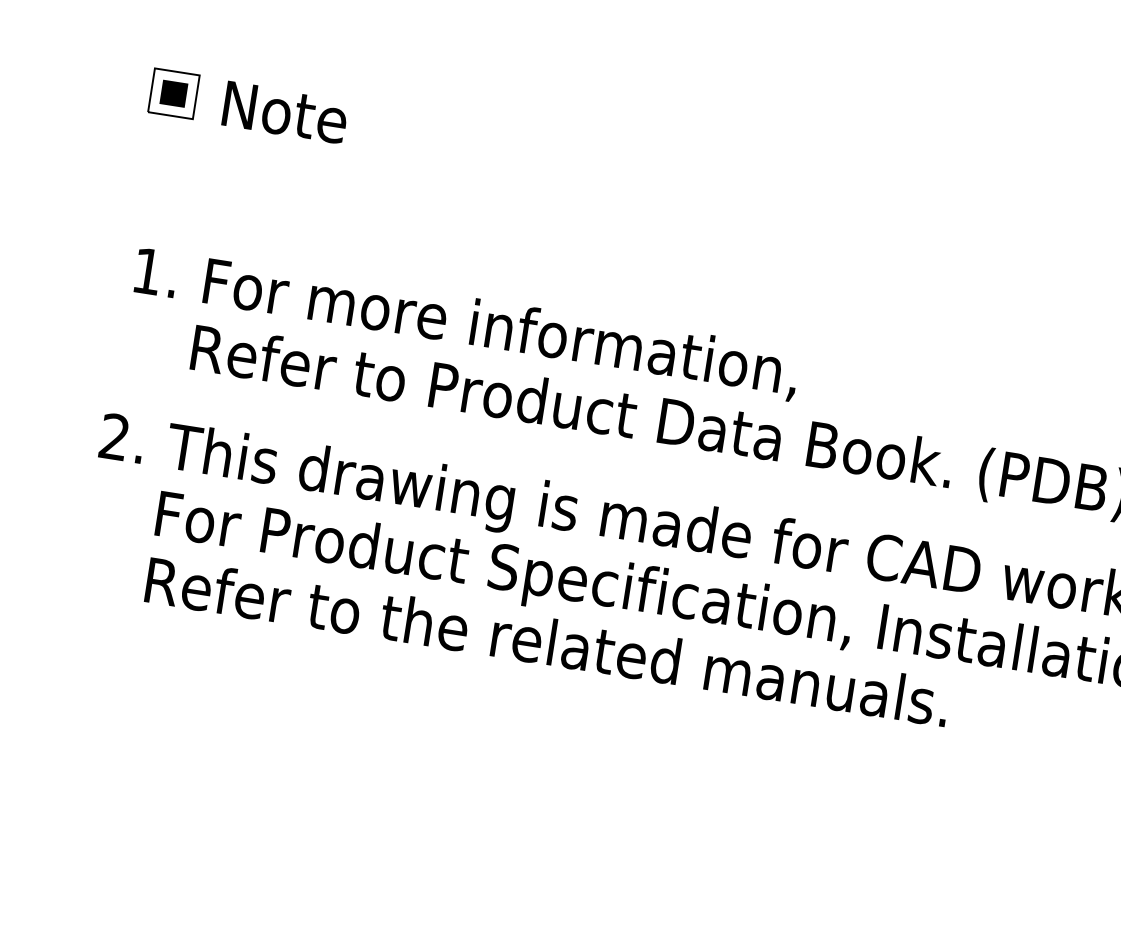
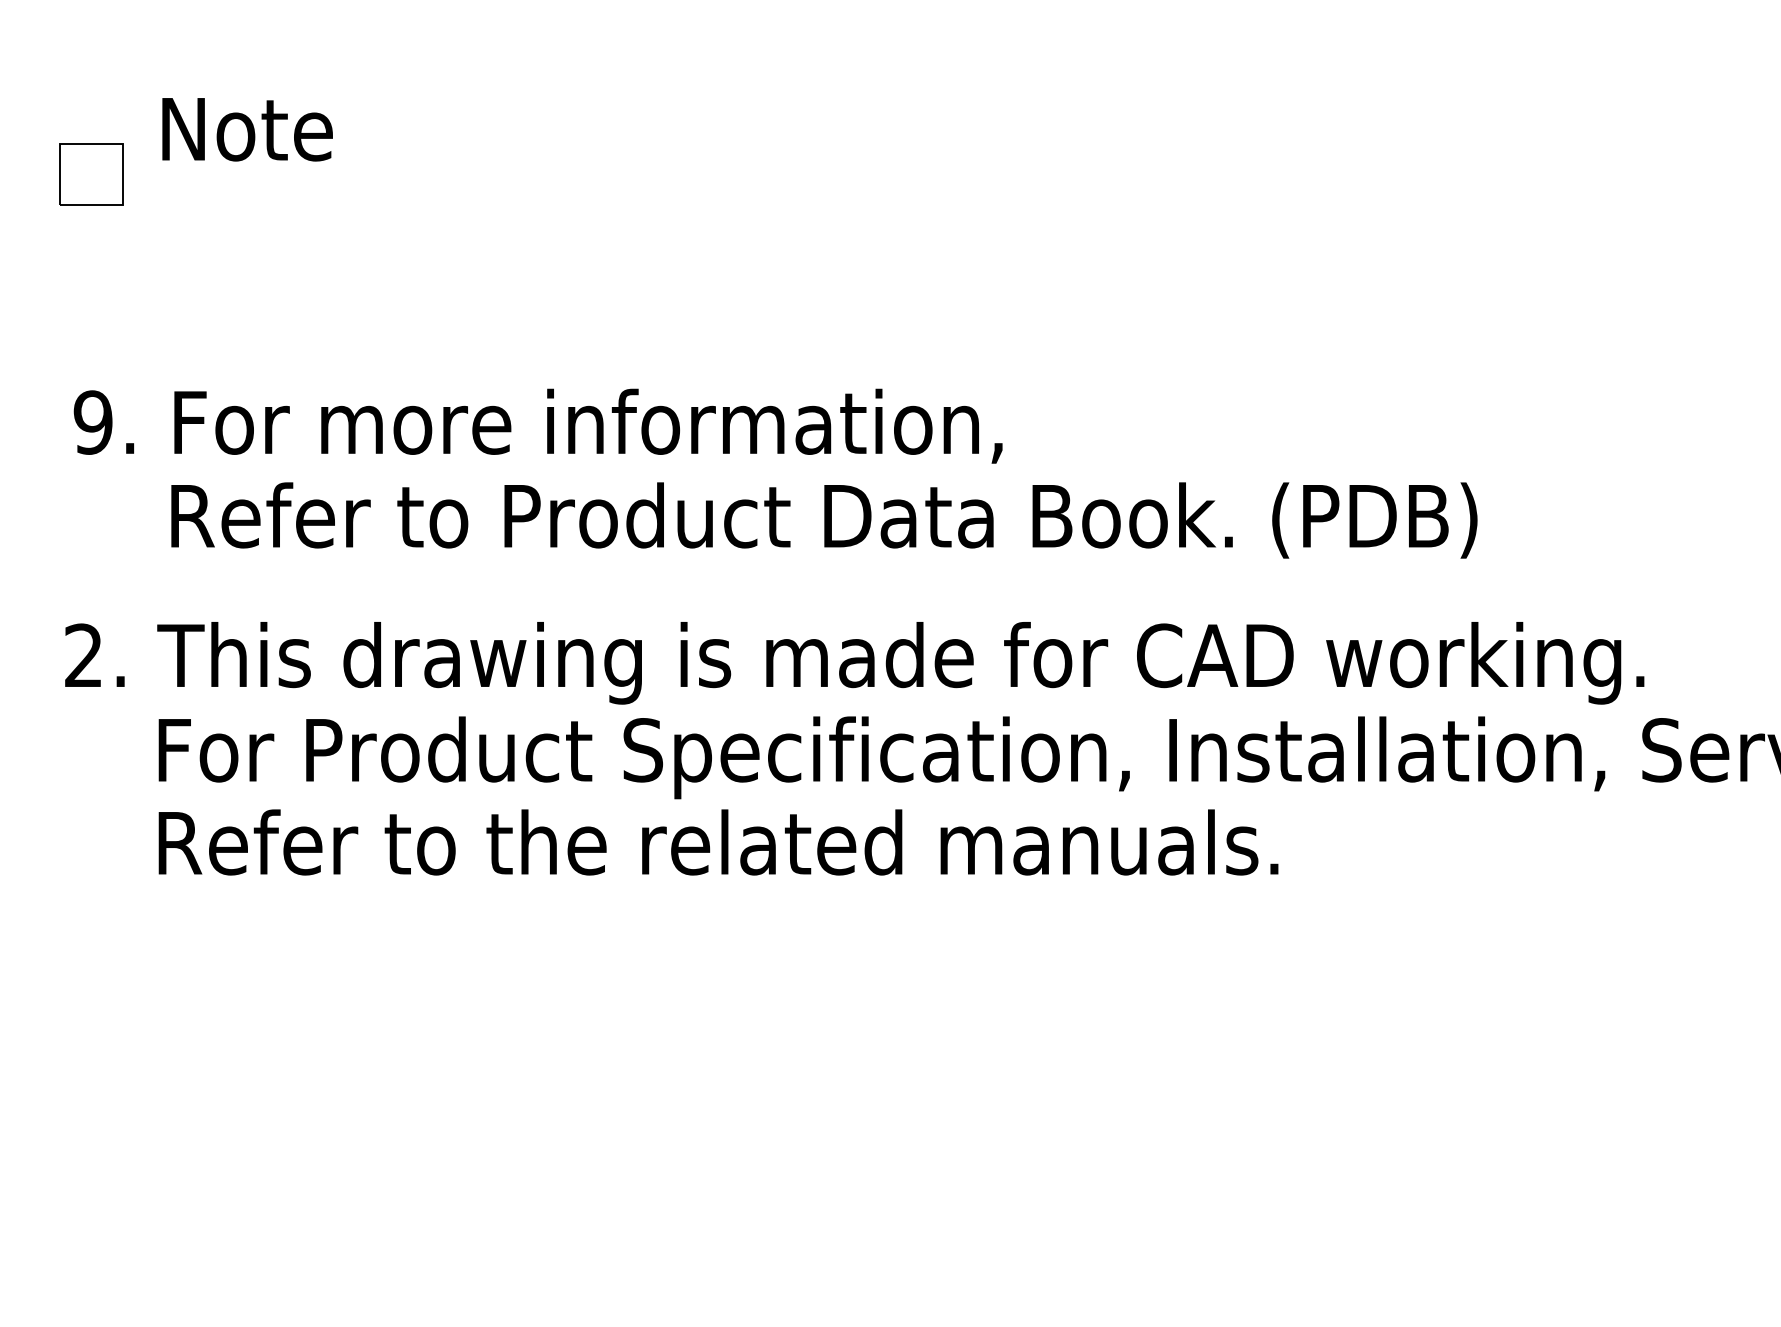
fill: (174, 93) -> (91, 174), removed
text: (285, 112) -> (247, 129), moved
text: (146, 271) -> (92, 422), 1. -> 9.

